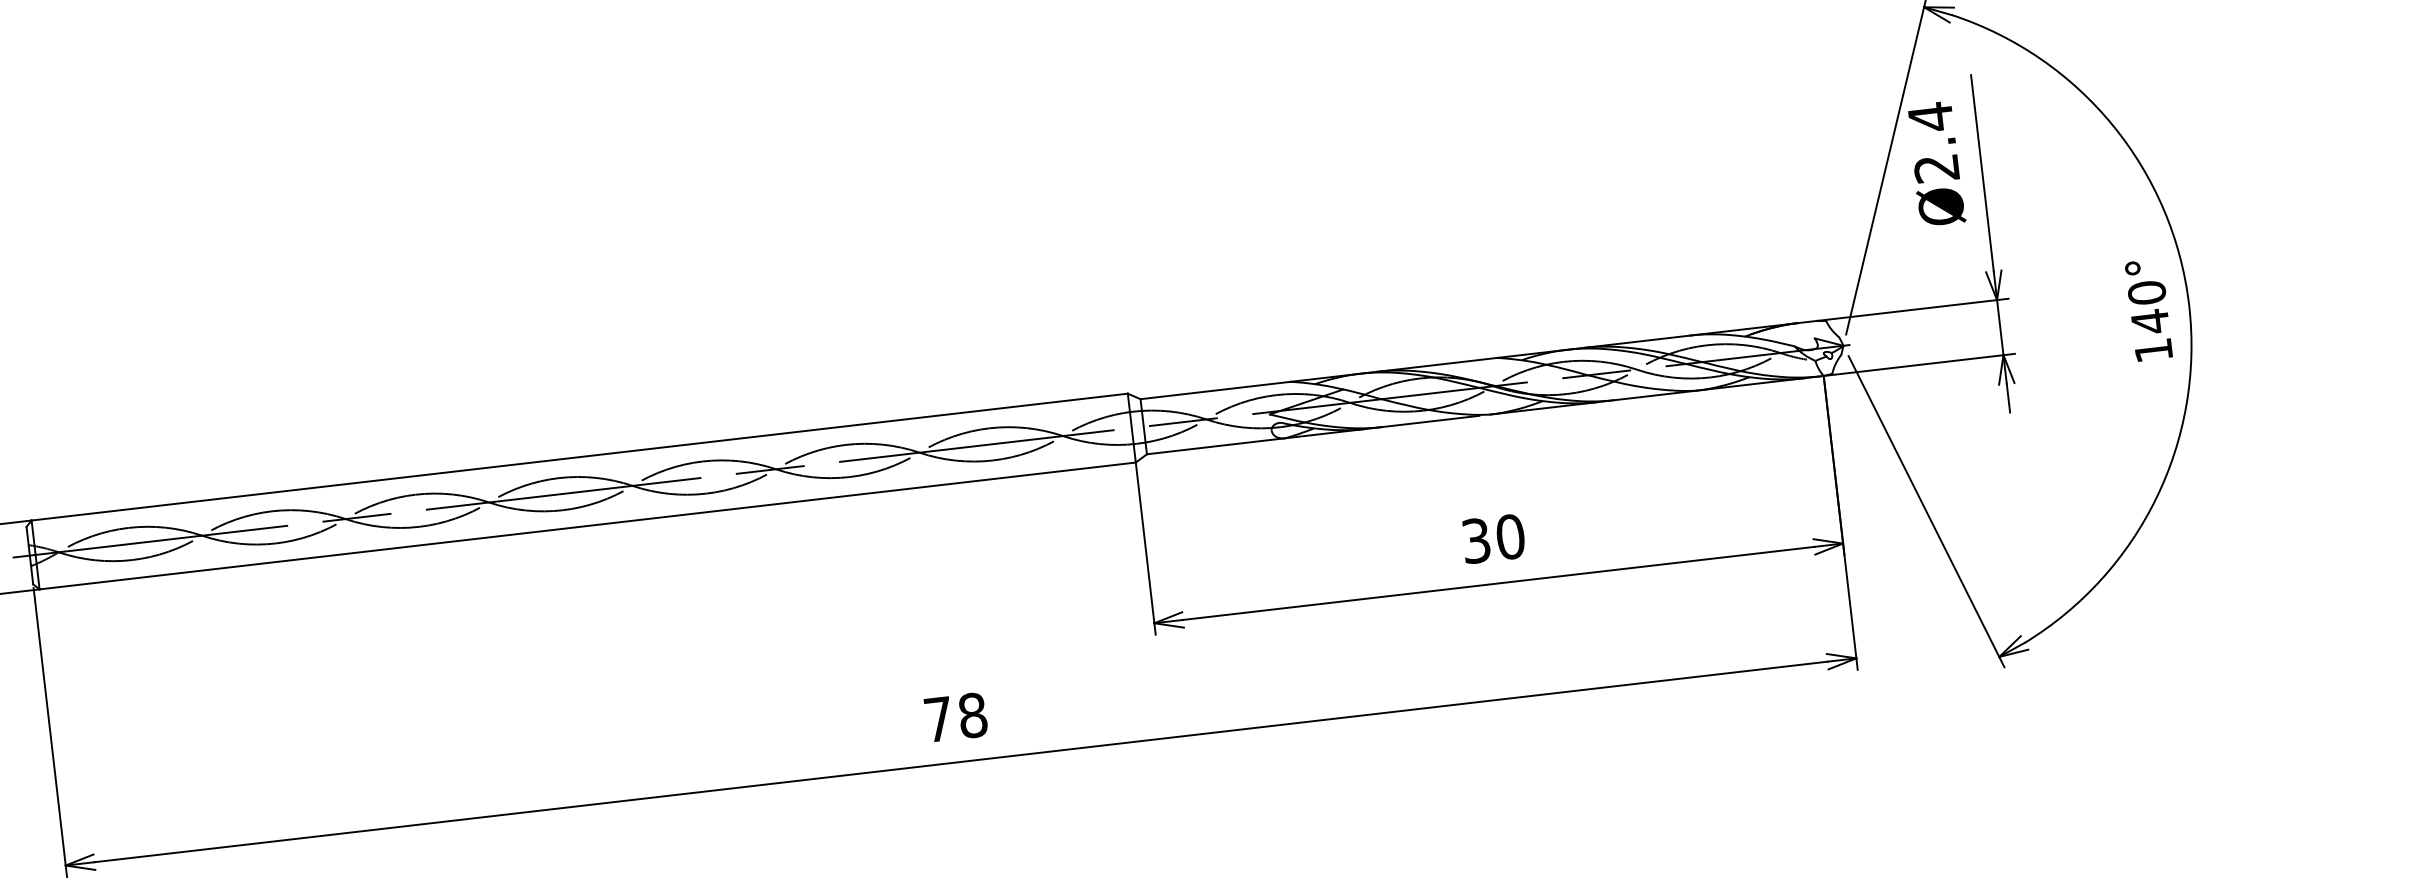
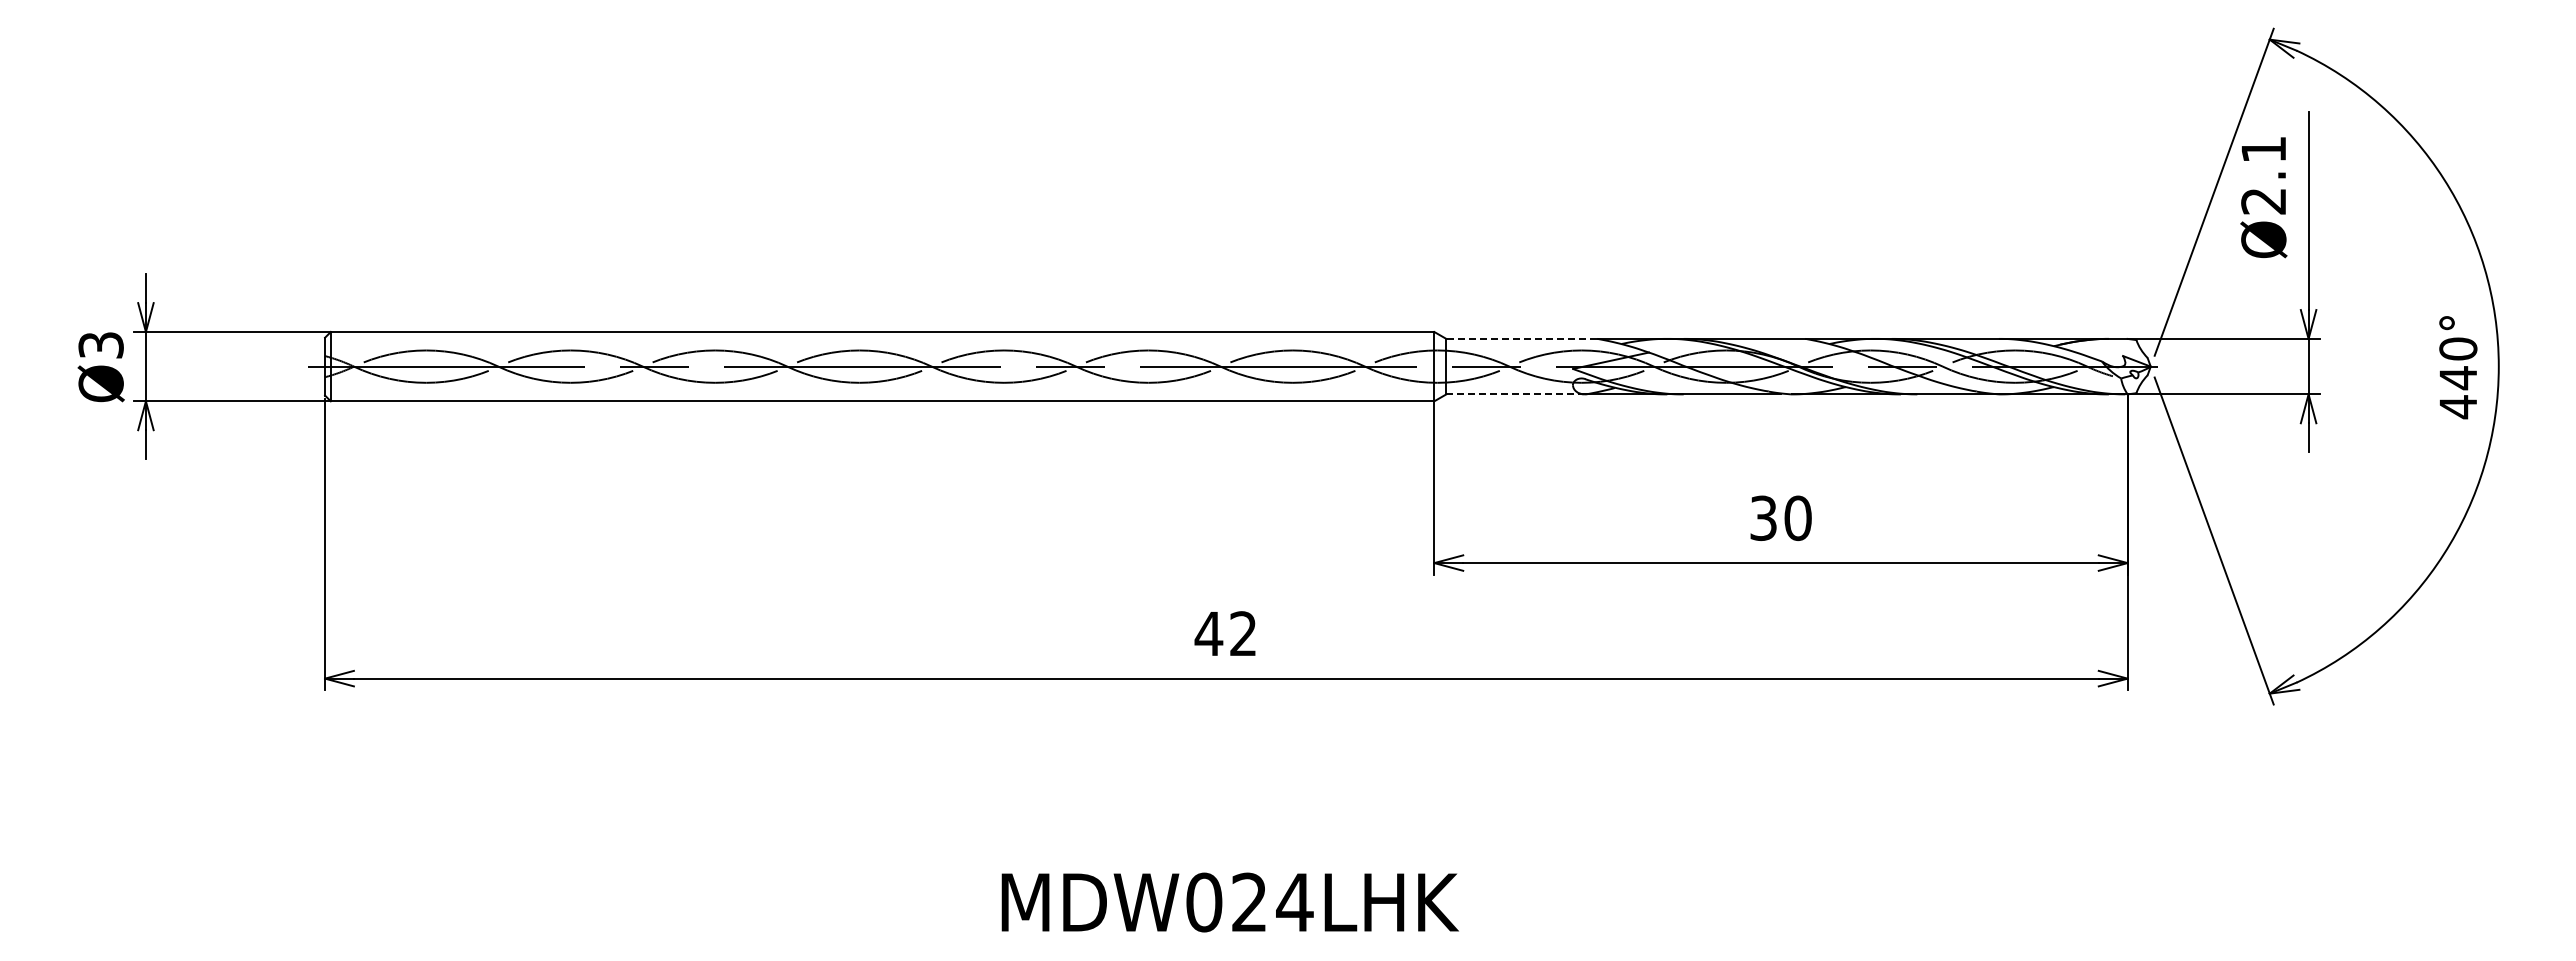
text: (1930, 117) -> (2263, 149), Ø2.4 -> Ø2.1
text: (2152, 351) -> (2457, 407), 140° -> 440°
line: (1215, 390) -> (1521, 338), solid -> dashed
line: (1214, 446) -> (1514, 394), solid -> dashed
text: (955, 717) -> (1225, 633), 78 -> 42

